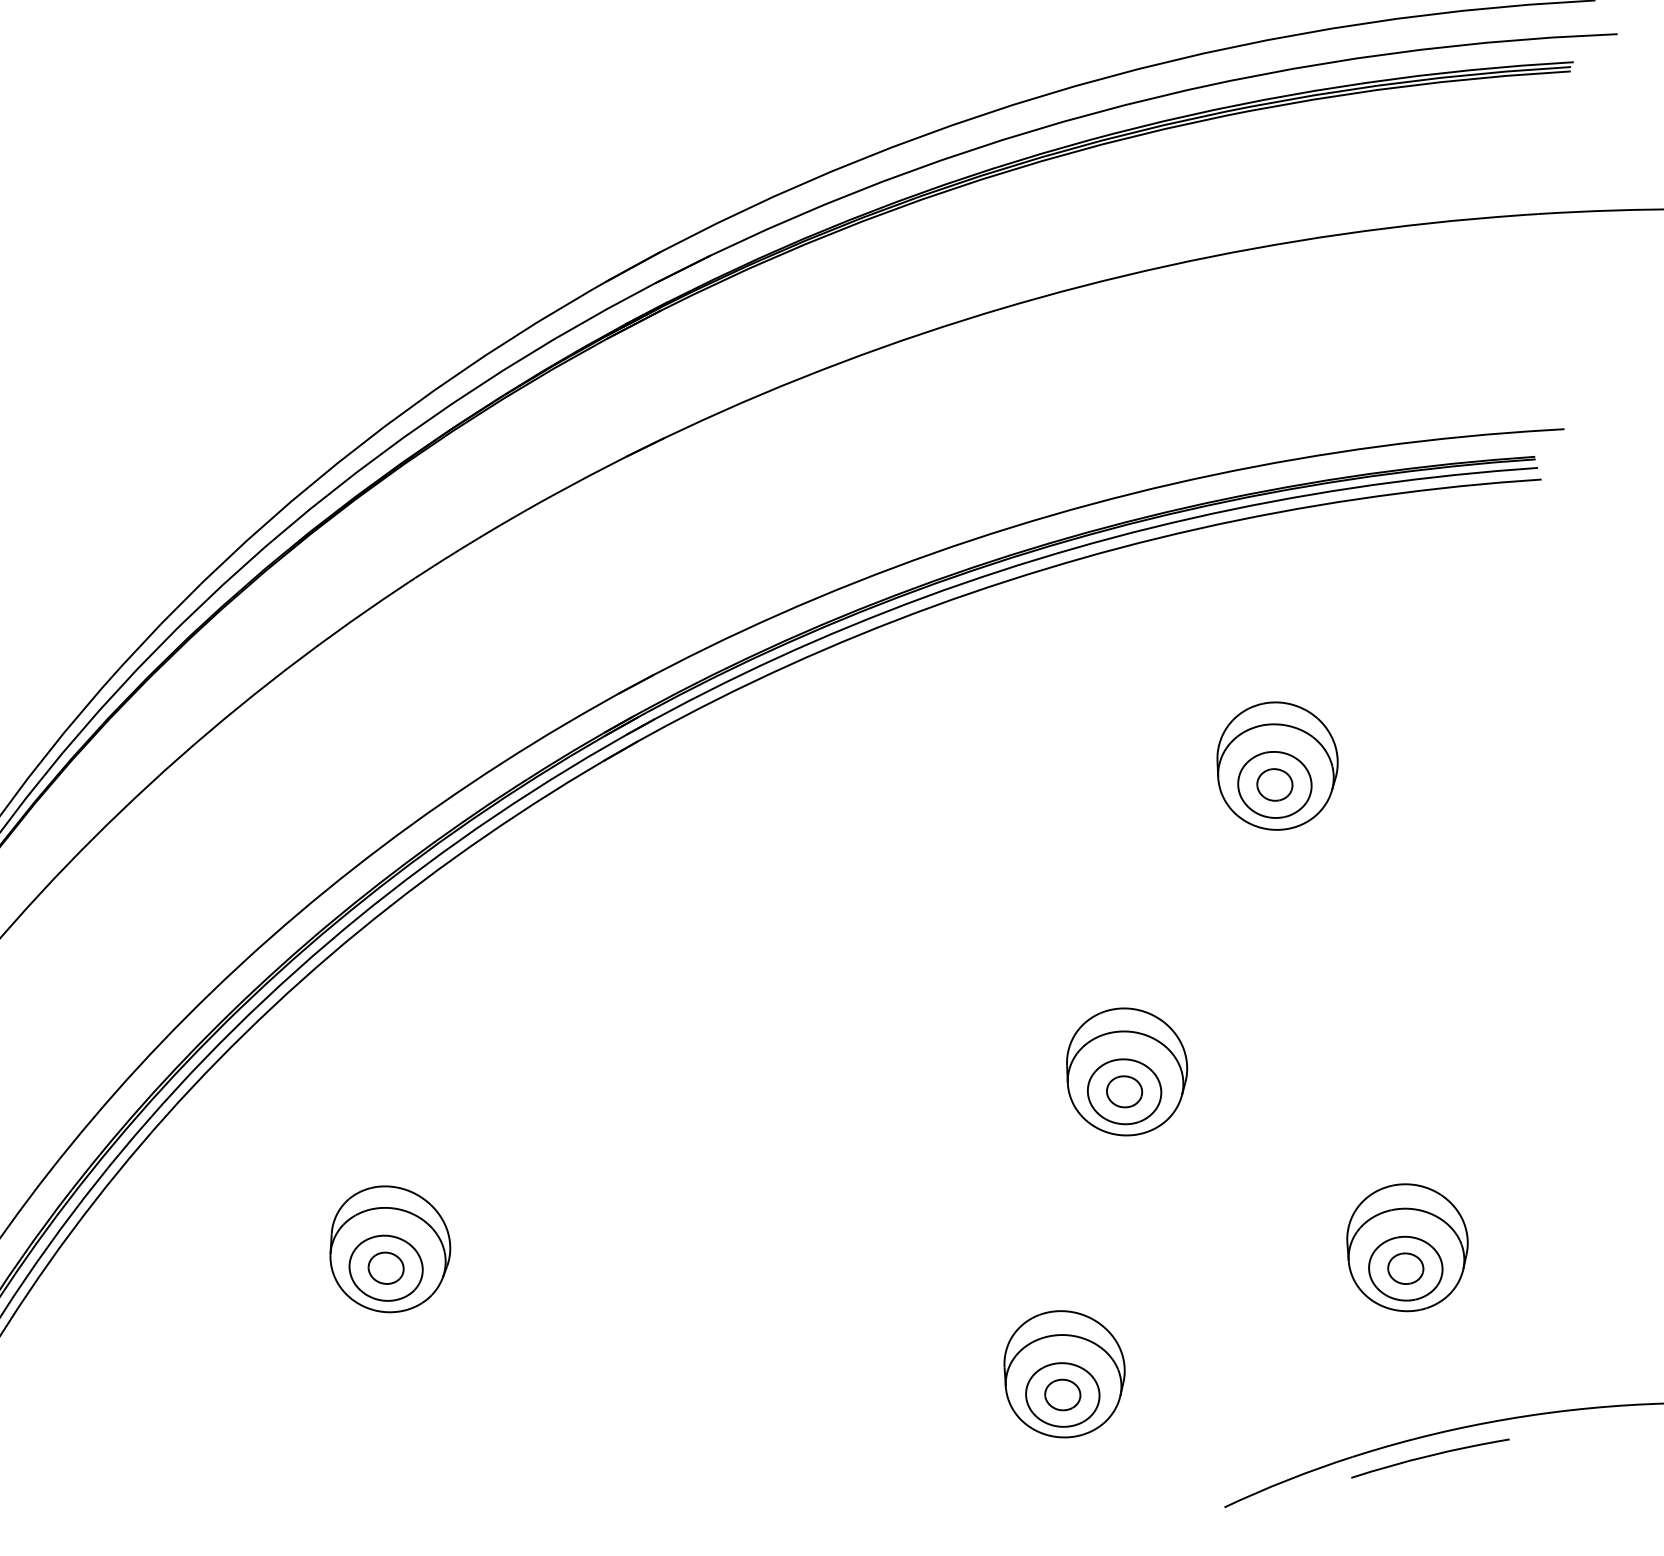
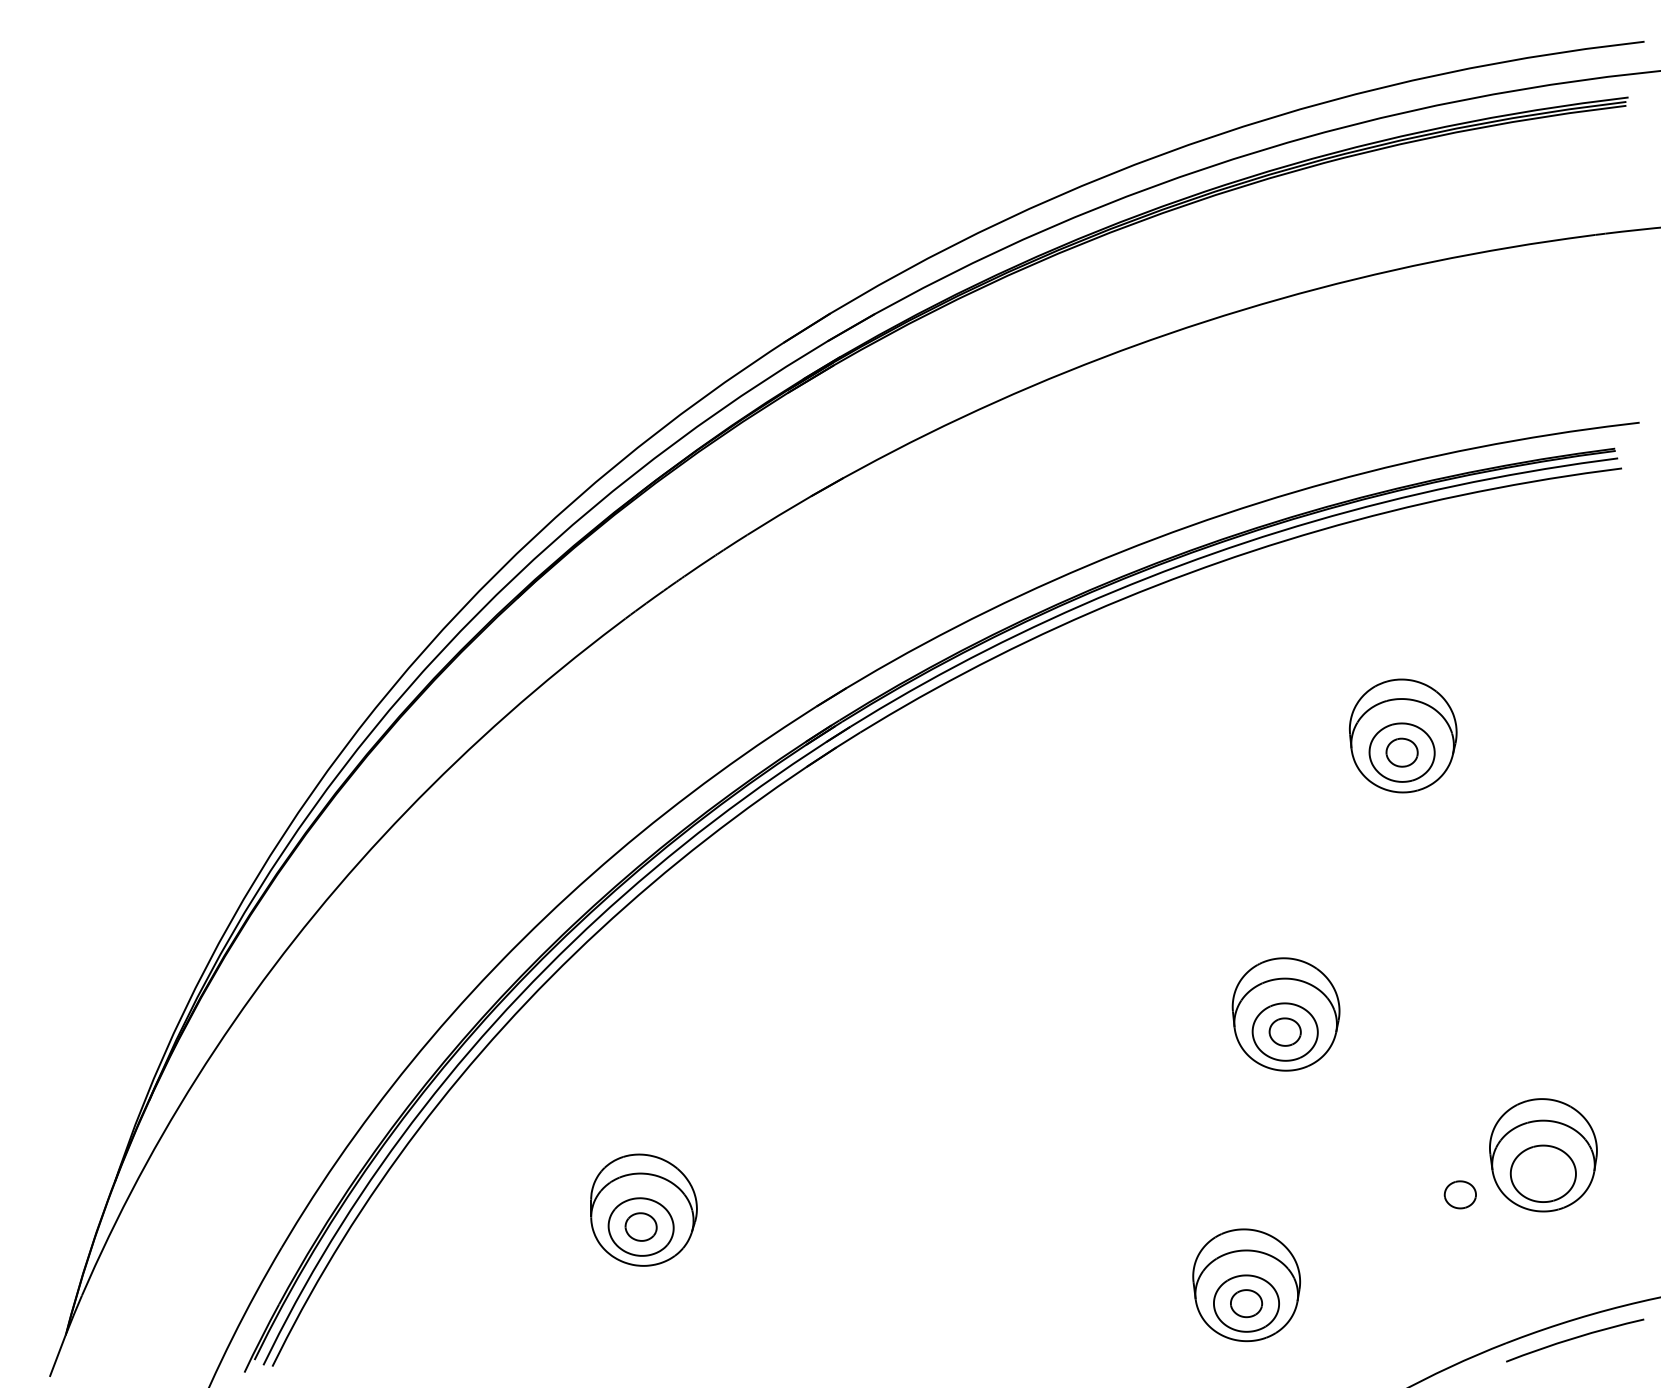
part: (1404, 1268) -> (1459, 1194), moved

